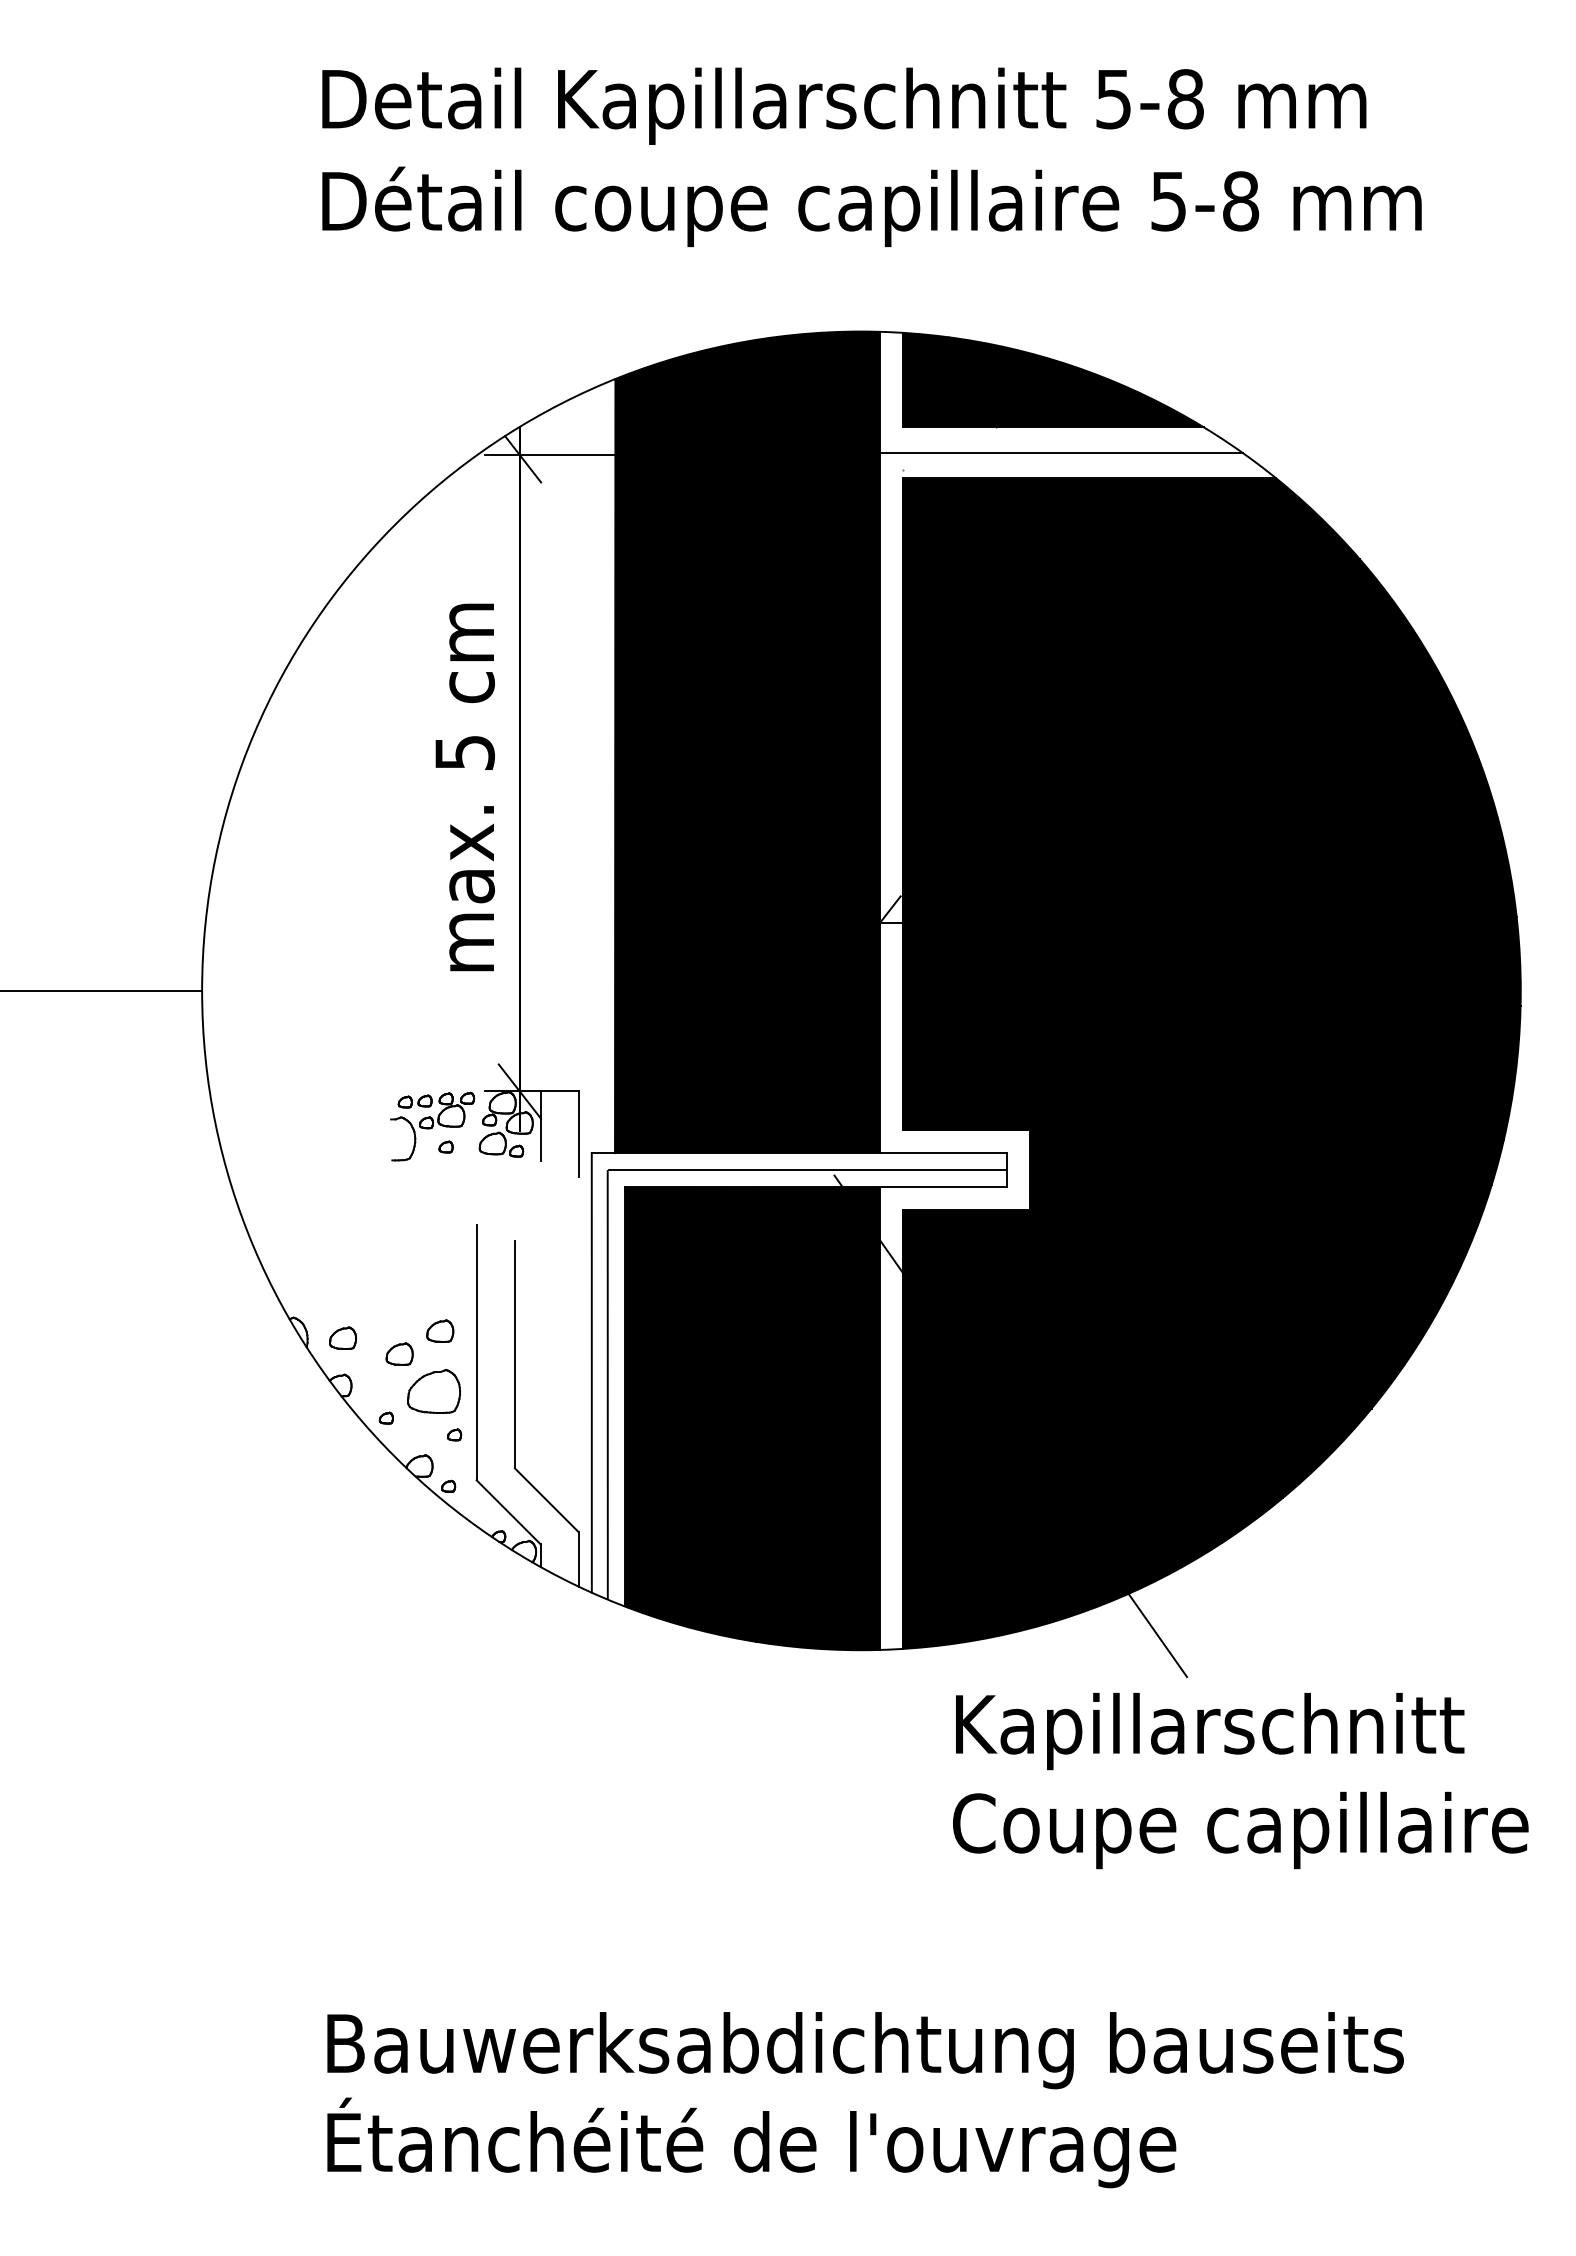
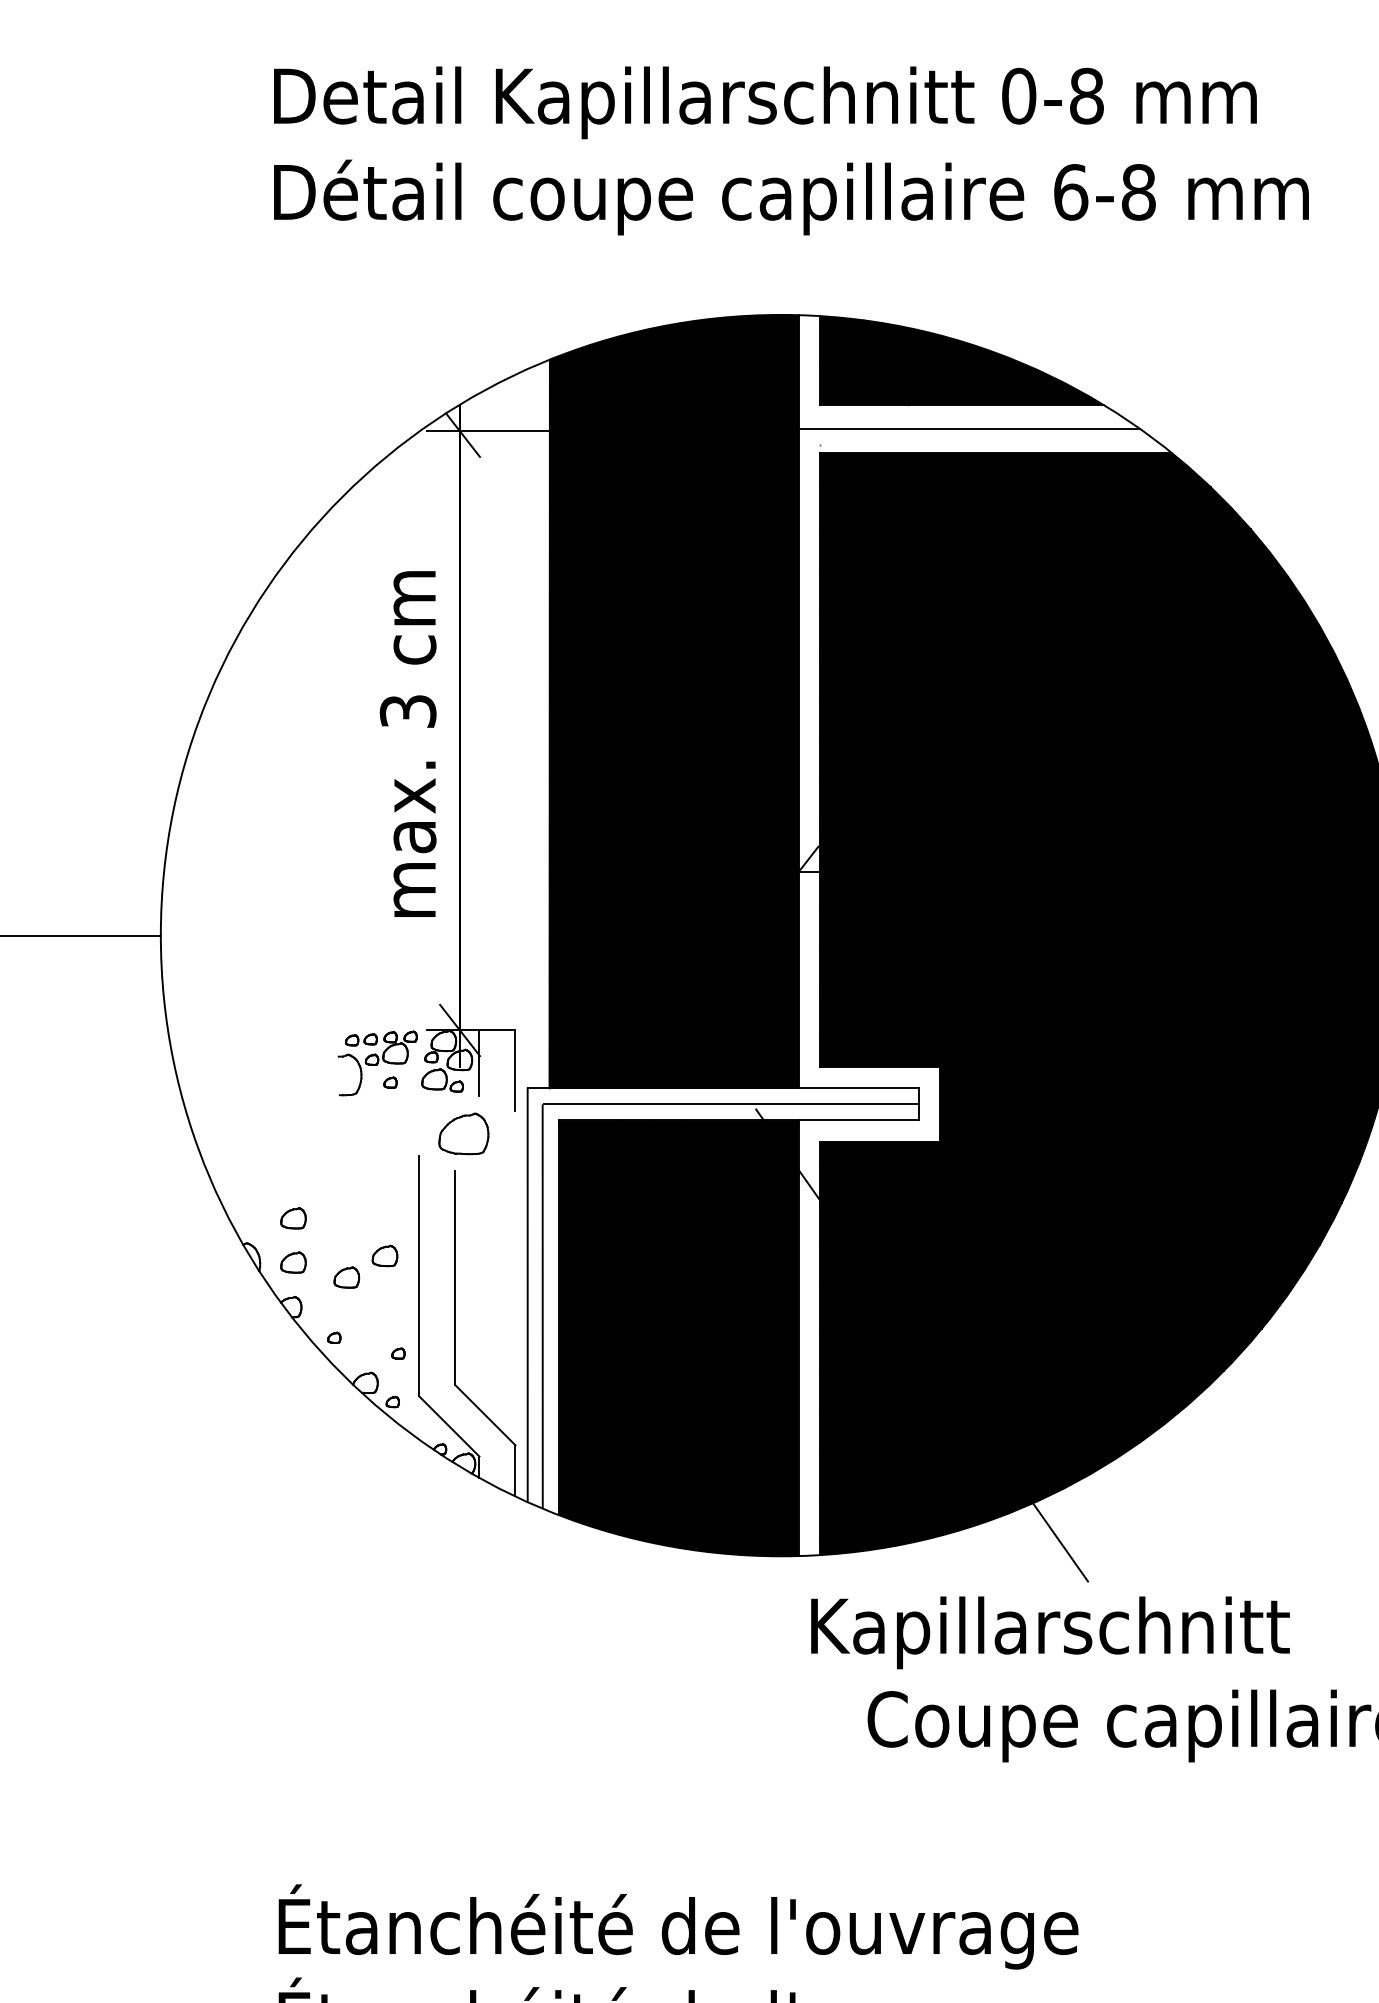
text: (1113, 99) -> (1018, 96), 5-8 -> 0-8
text: (1169, 201) -> (1071, 192), 5-8 -> 6-8
text: (464, 752) -> (407, 711), 5 -> 3
part: (342, 1290) -> (292, 1217), added
part: (433, 1391) -> (463, 1133), moved
text: (1210, 1731) -> (1050, 1632), moved
text: (869, 2043) -> (789, 1926), Bauwerksabdichtung bauseits -> Étanchéité de l'ouvrage

